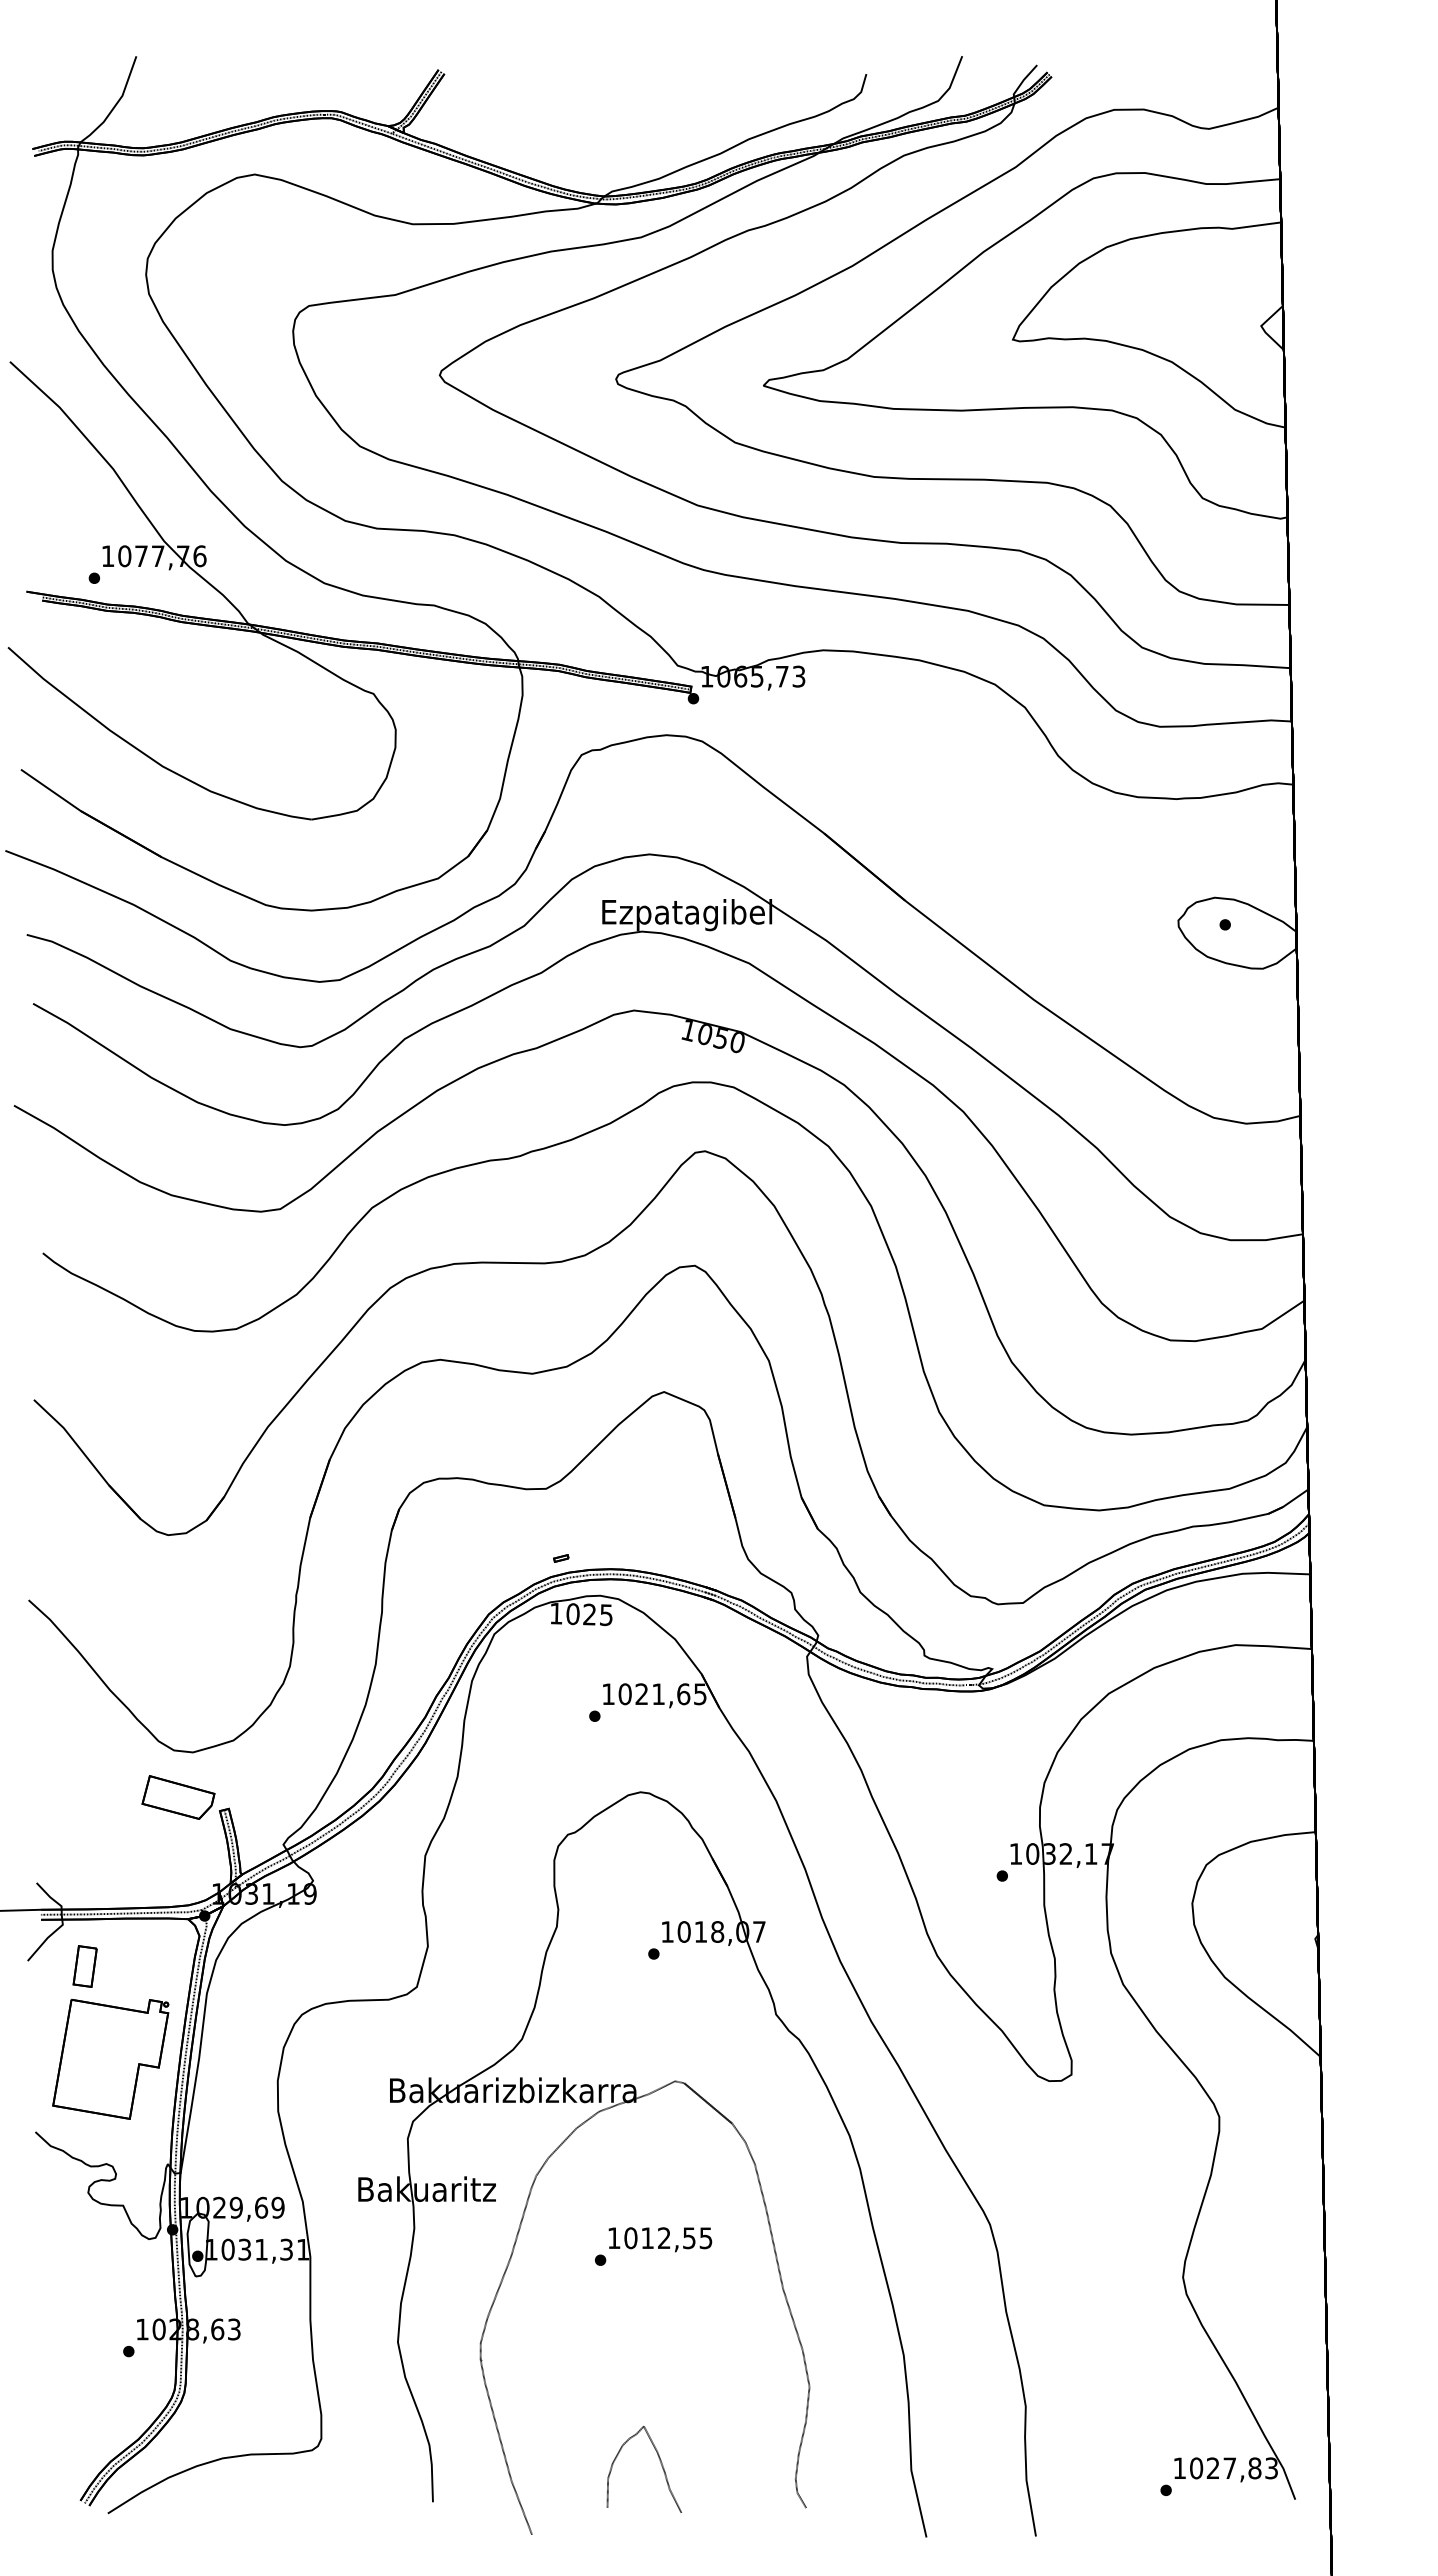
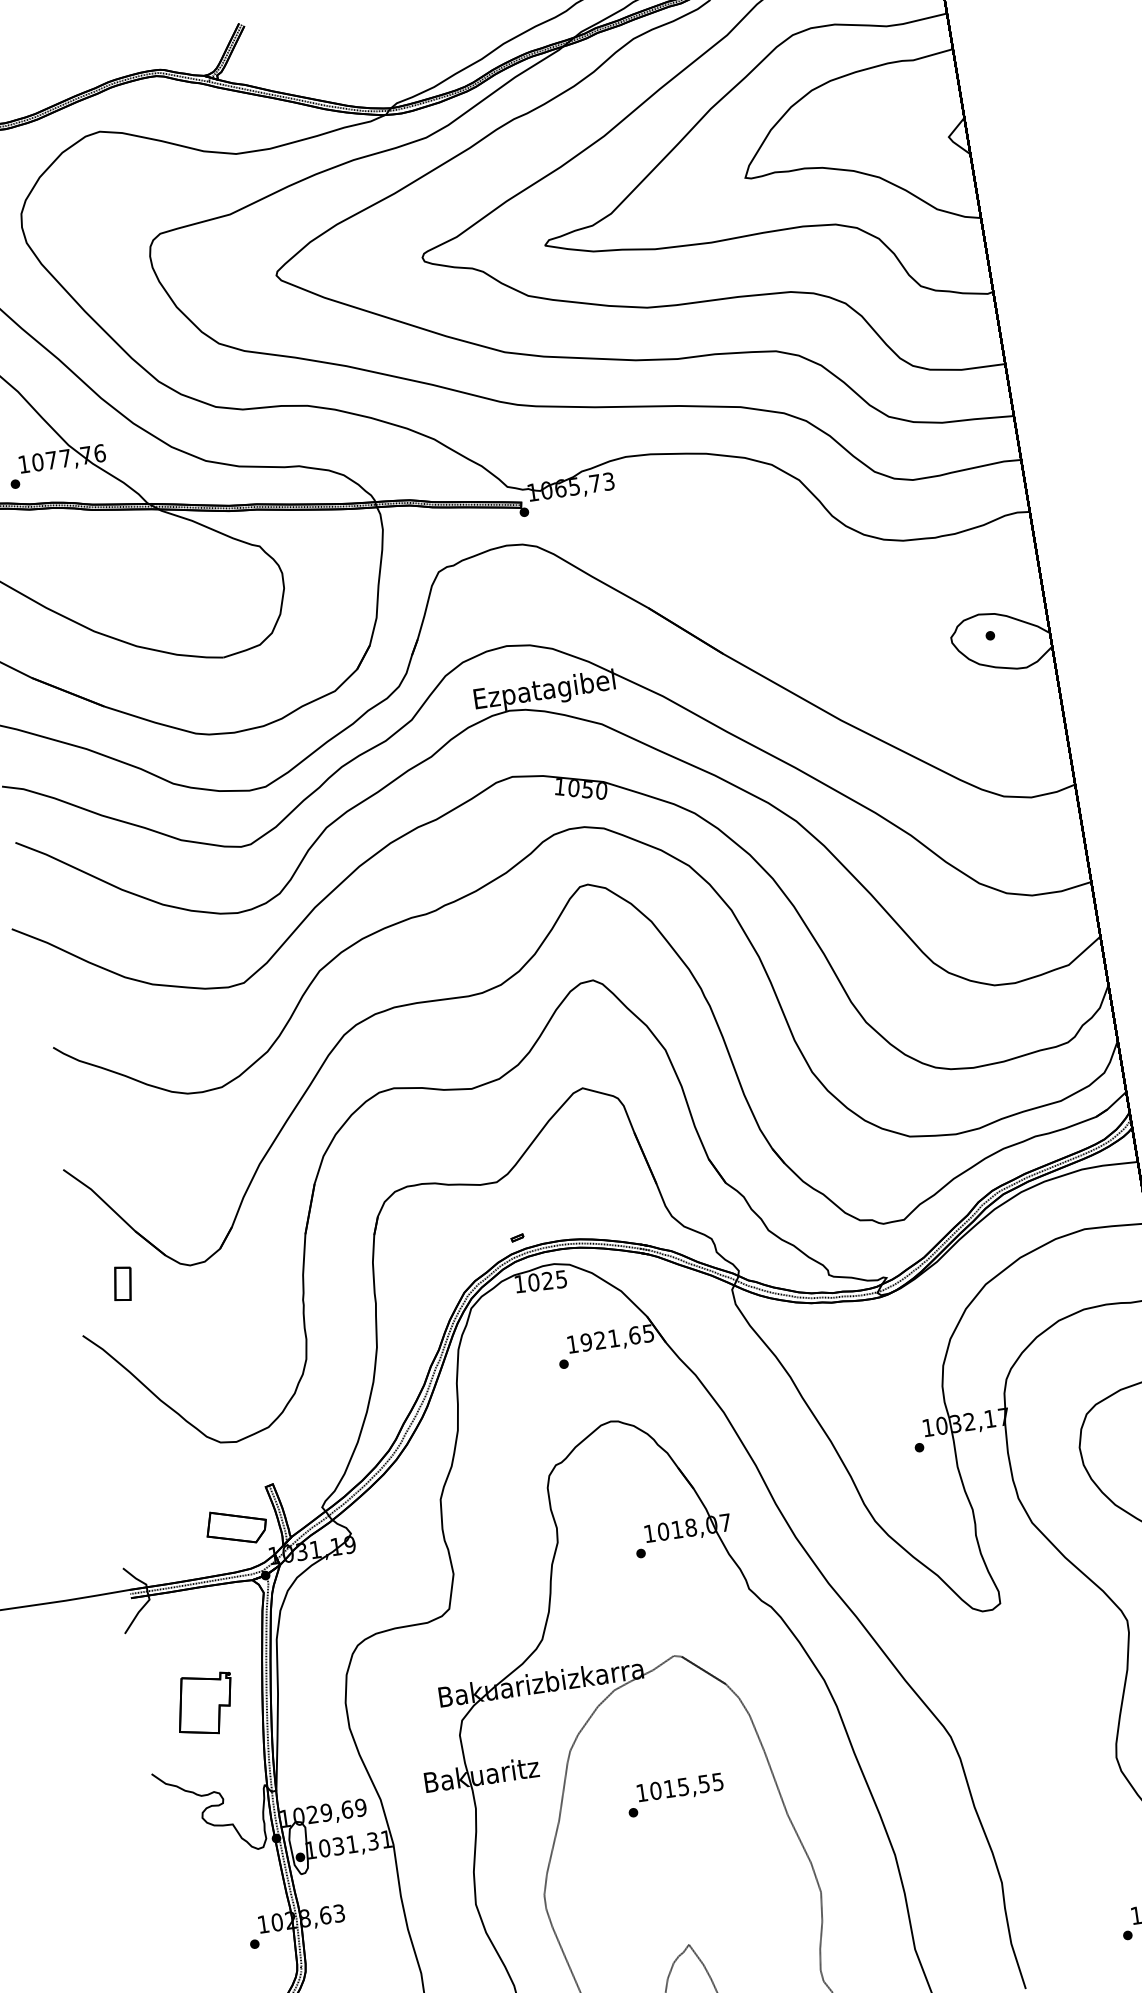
text: (624, 1694) -> (585, 1342), 1021,65 -> 1921,65
part: (178, 1797) -> (236, 1527), moved
part: (84, 1966) -> (122, 1283), moved
part: (110, 2058) -> (204, 1704), size x0.6
text: (664, 2238) -> (683, 1787), 1012,55 -> 1015,55

